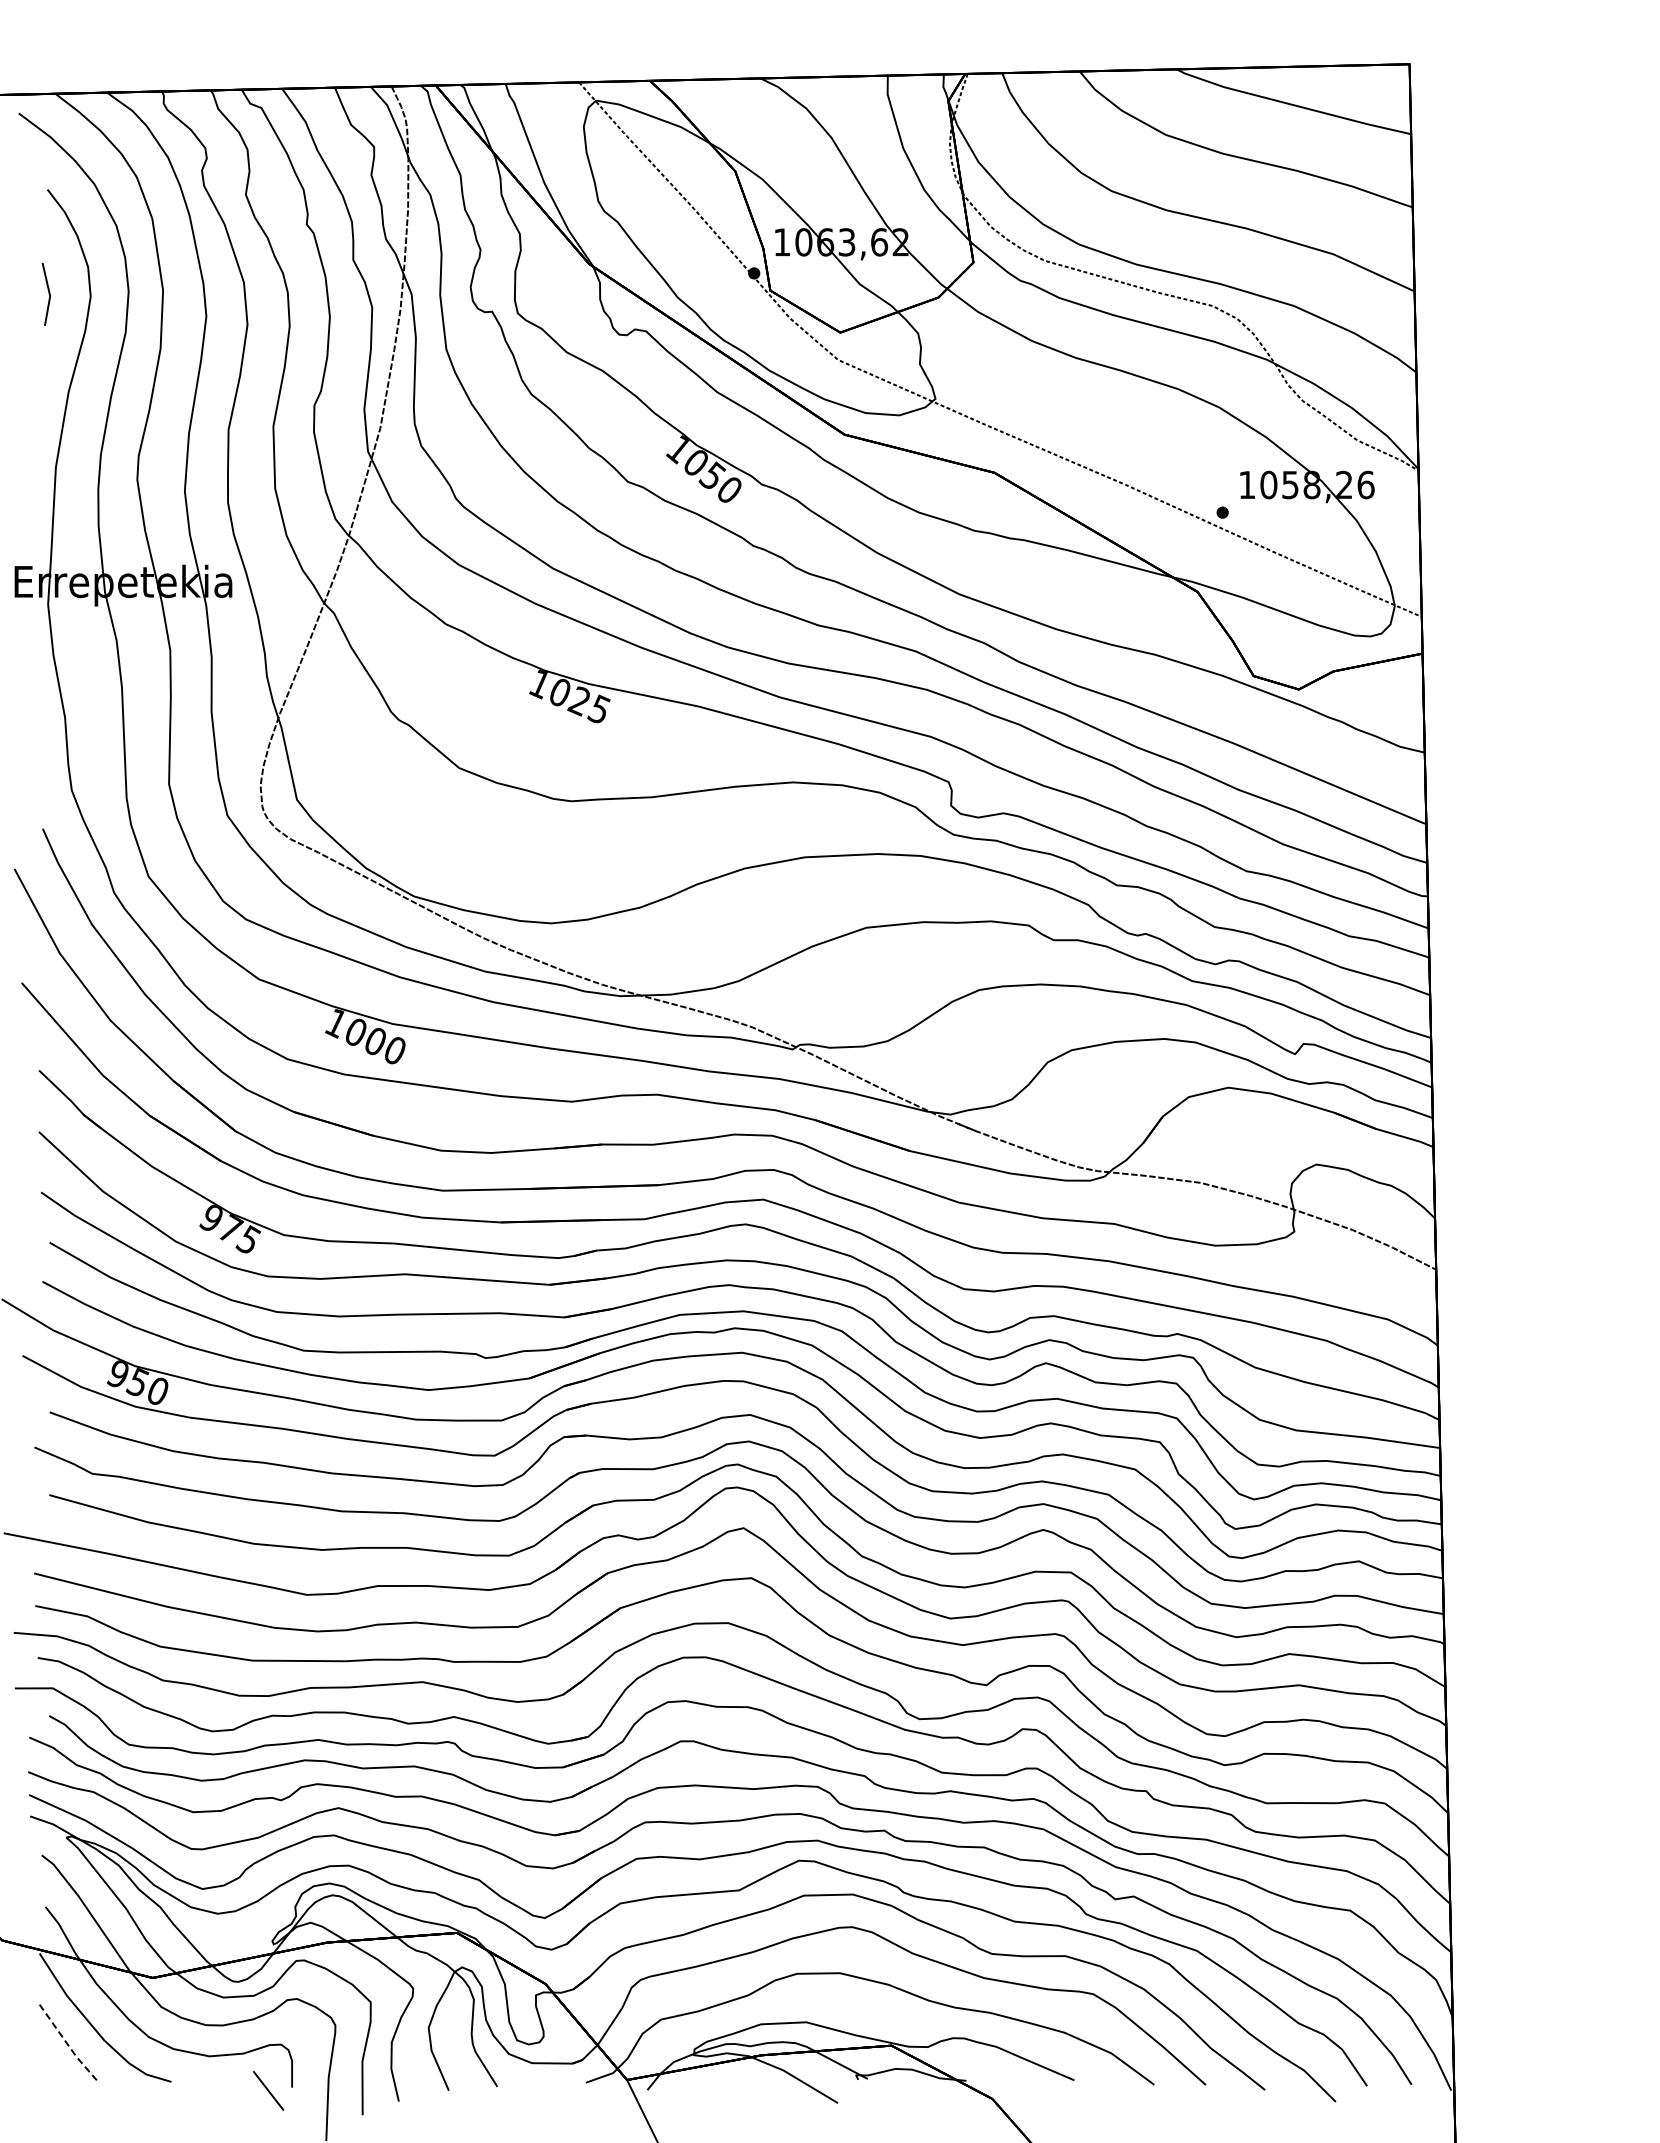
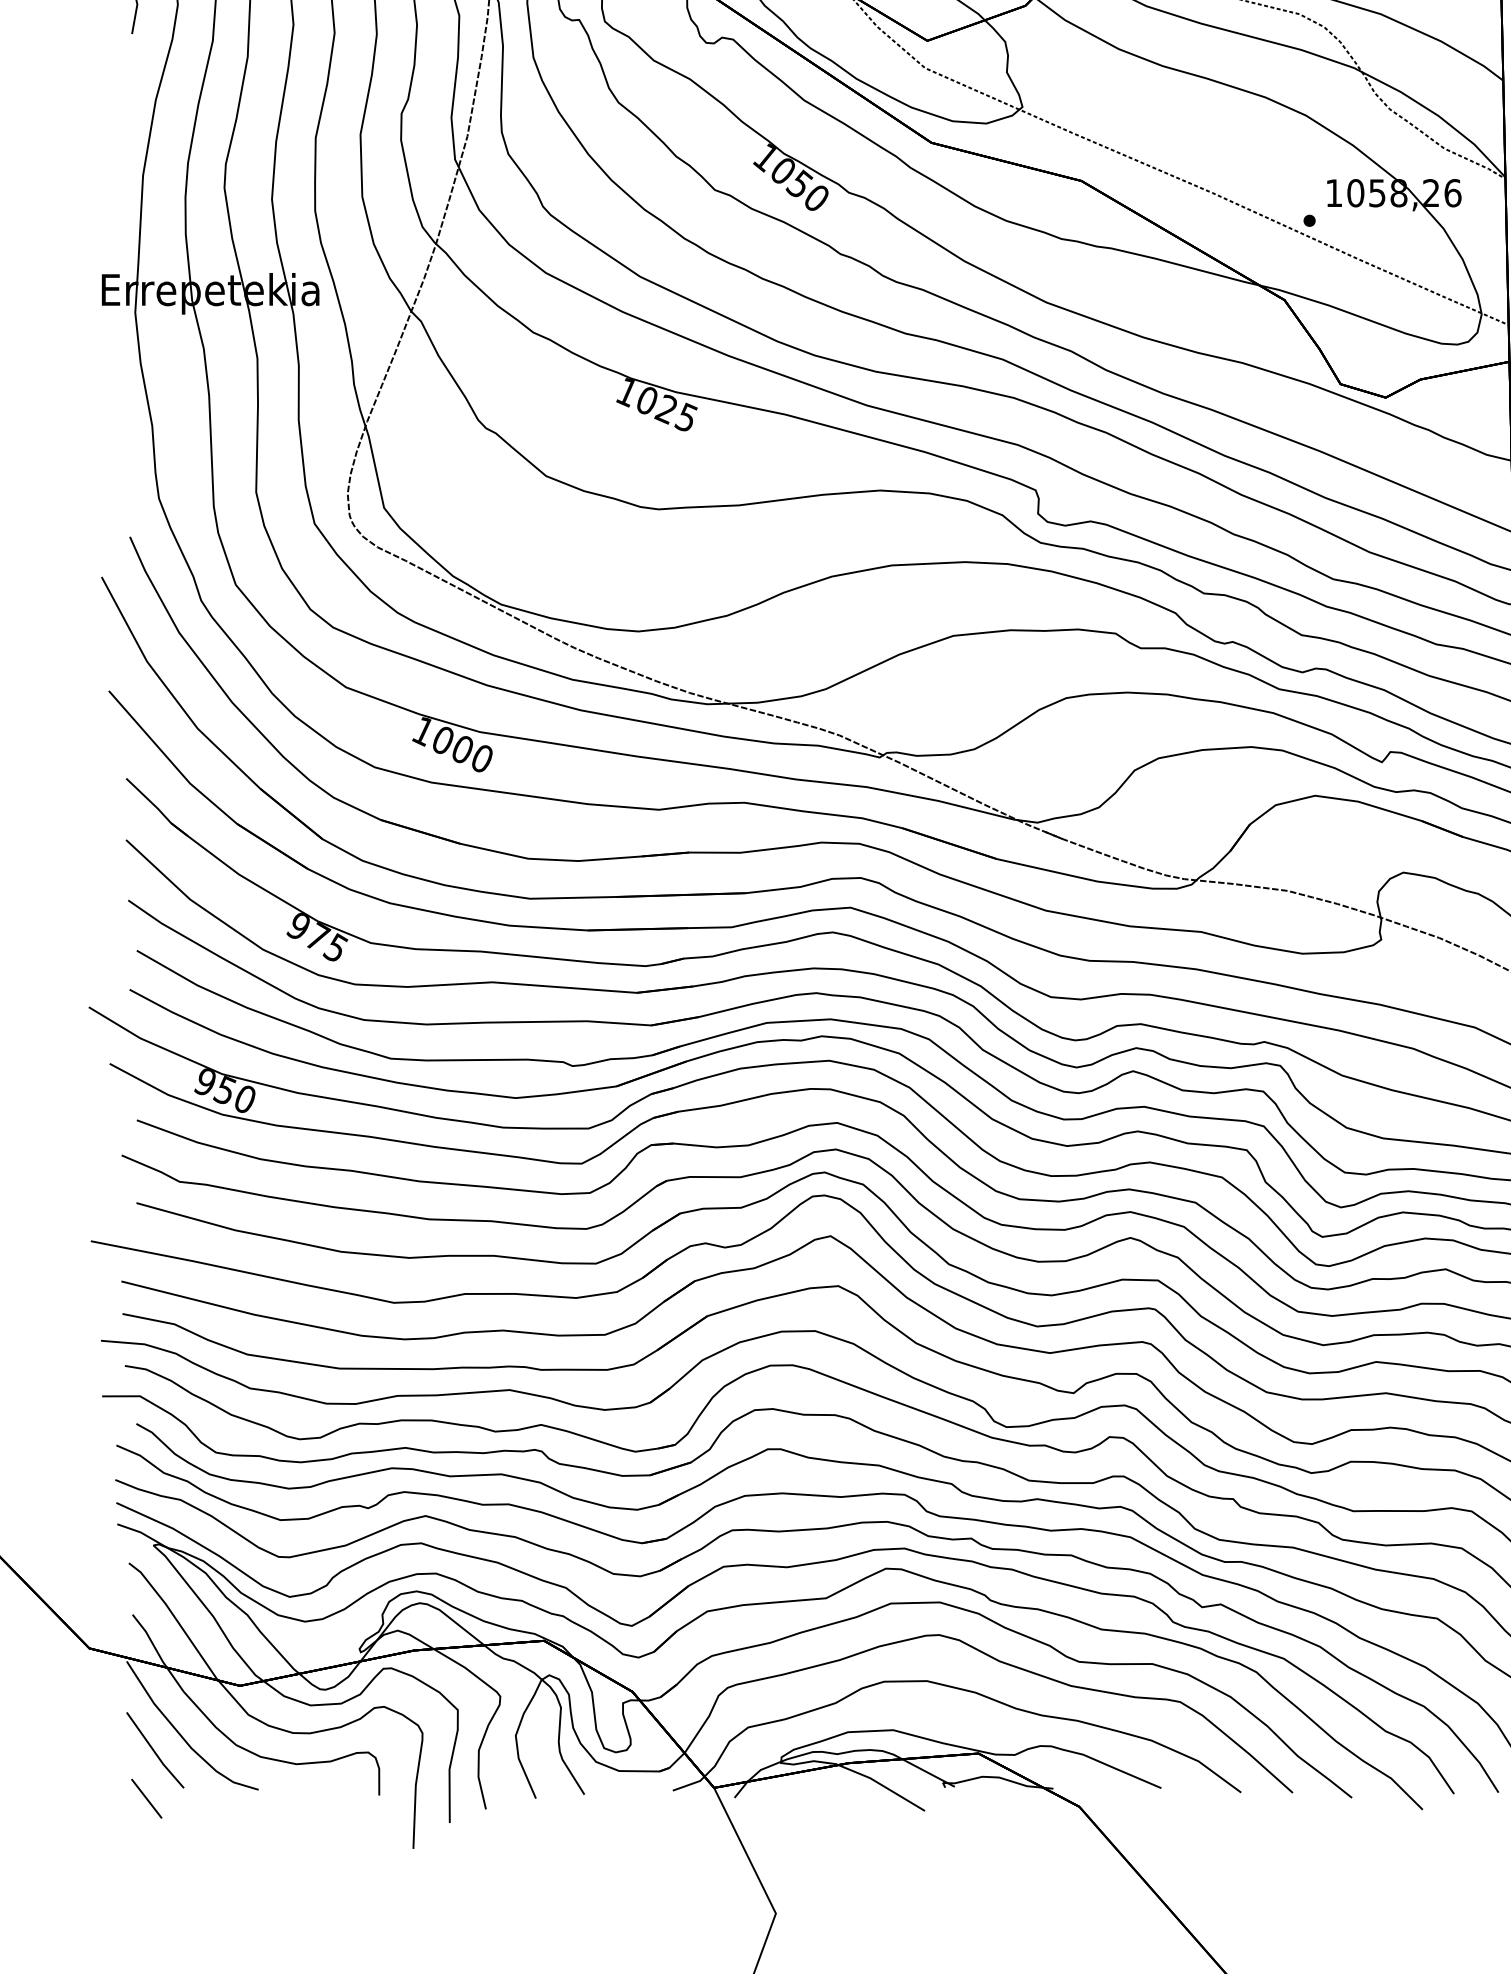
line: (67, 2043) -> (154, 1751), dashed -> solid
line: (268, 2090) -> (146, 1798), moved

